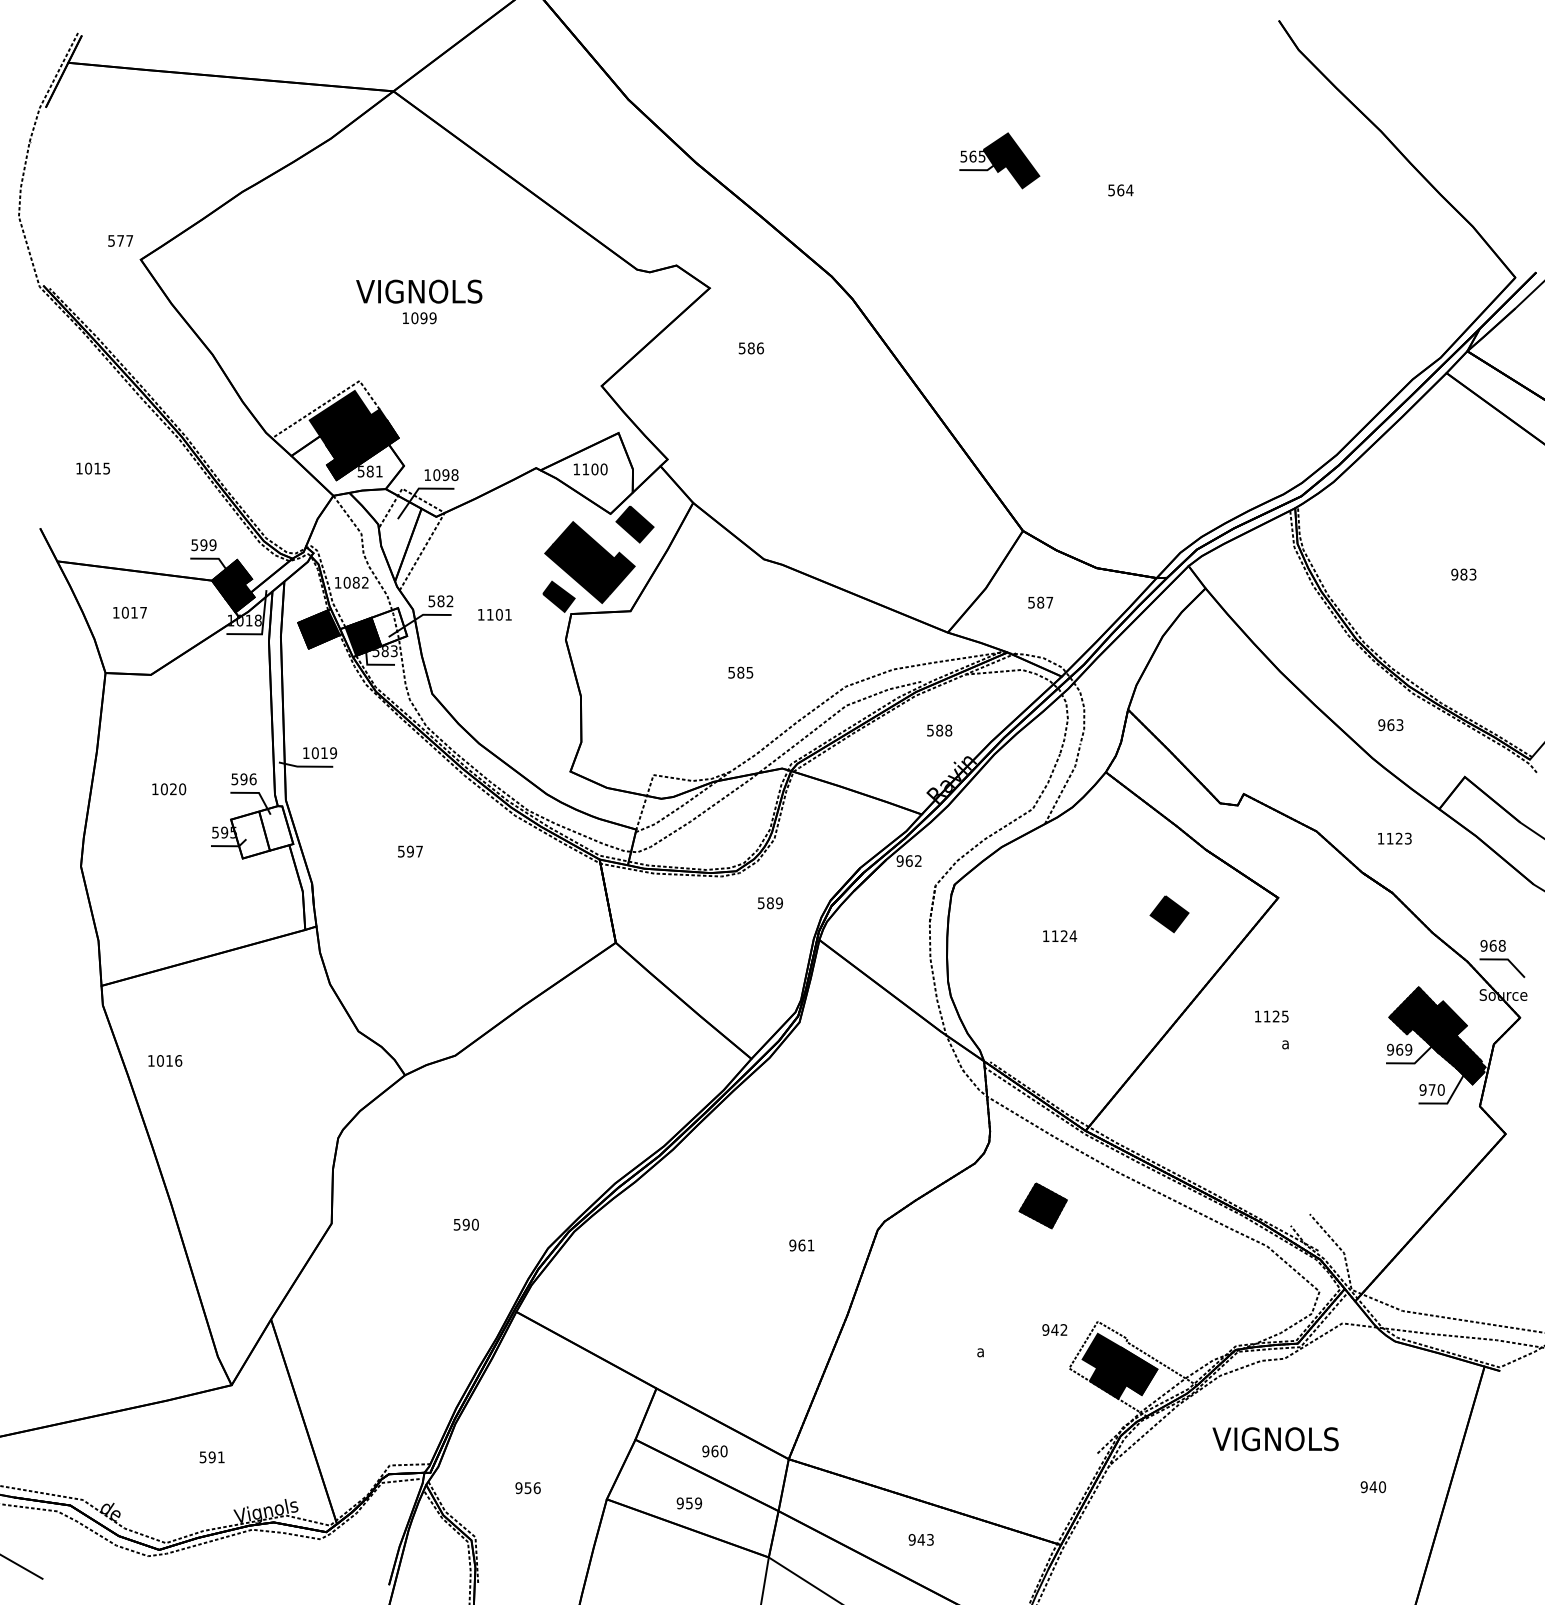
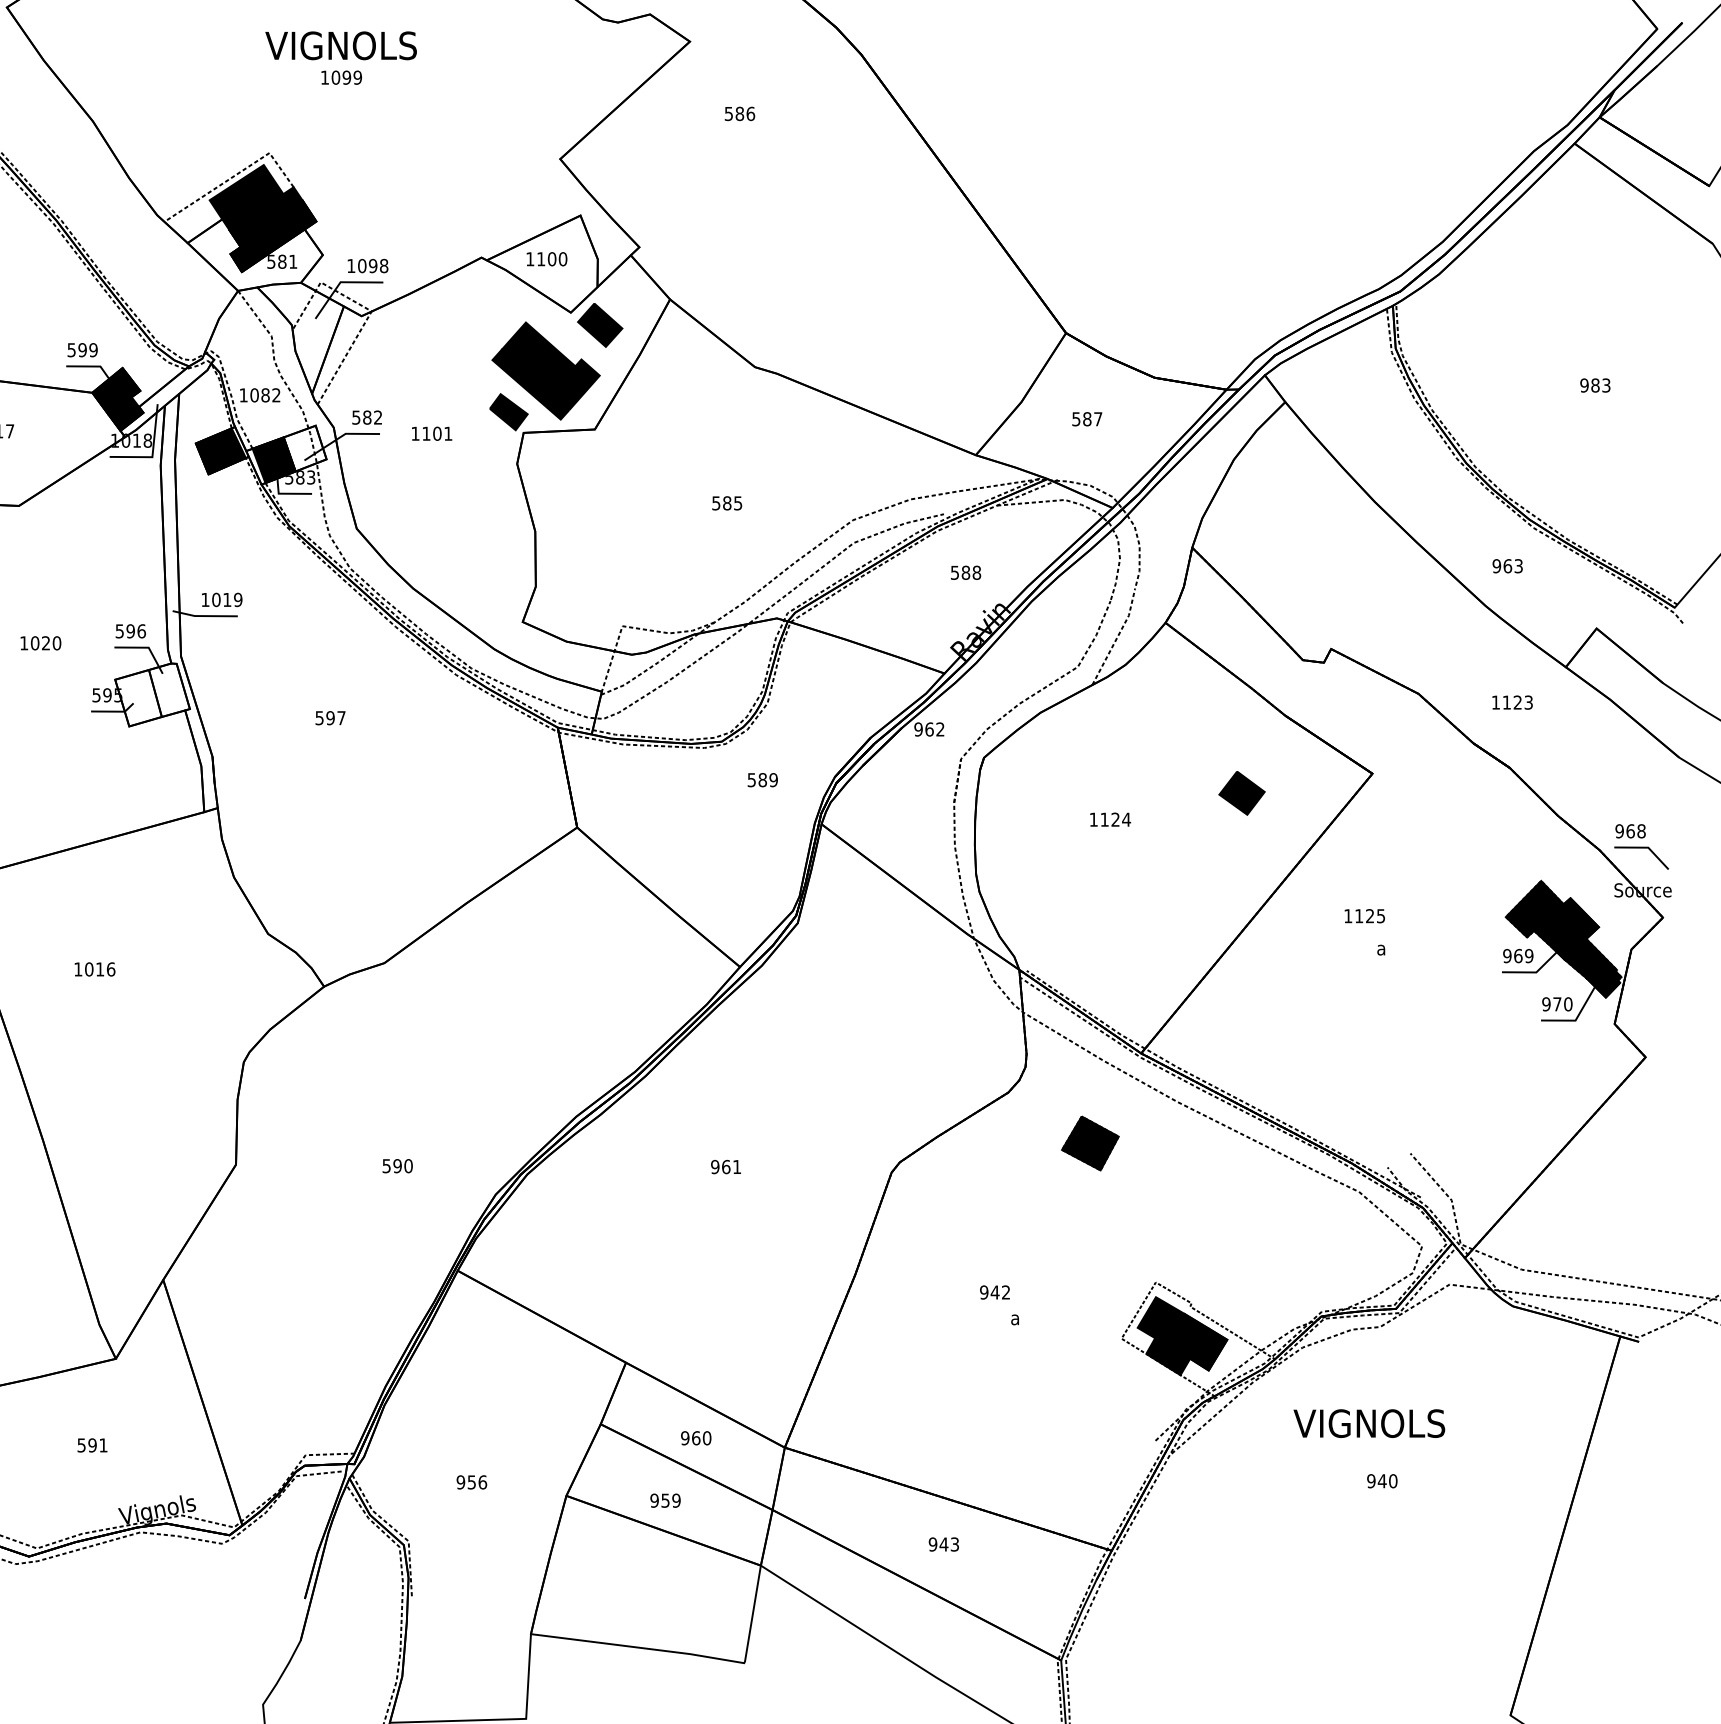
text: (165, 1060) -> (95, 968), moved
text: (801, 1245) -> (725, 1167), moved
text: (1054, 1329) -> (994, 1291), moved
text: (1373, 1487) -> (1382, 1481), moved

